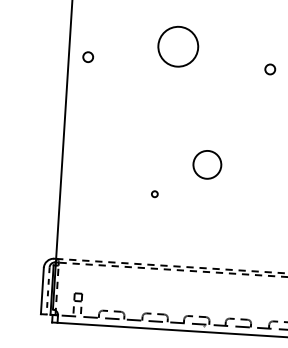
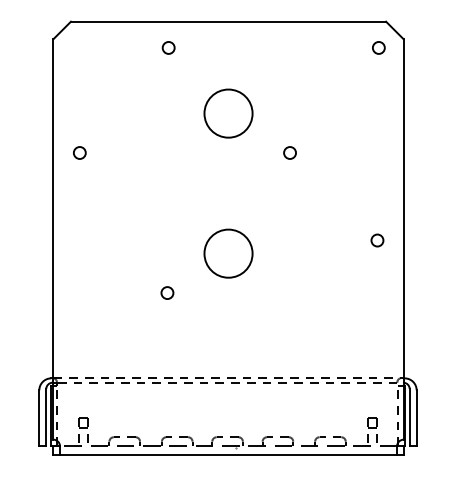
circle: (178, 46) -> (228, 113), moved
circle: (87, 56) -> (79, 152), moved
circle: (269, 69) -> (289, 152), moved
circle: (207, 164) -> (228, 253), size x1.43
circle: (154, 193) -> (167, 292), size x1.67
line: (48, 290) -> (46, 417), dashed -> solid

